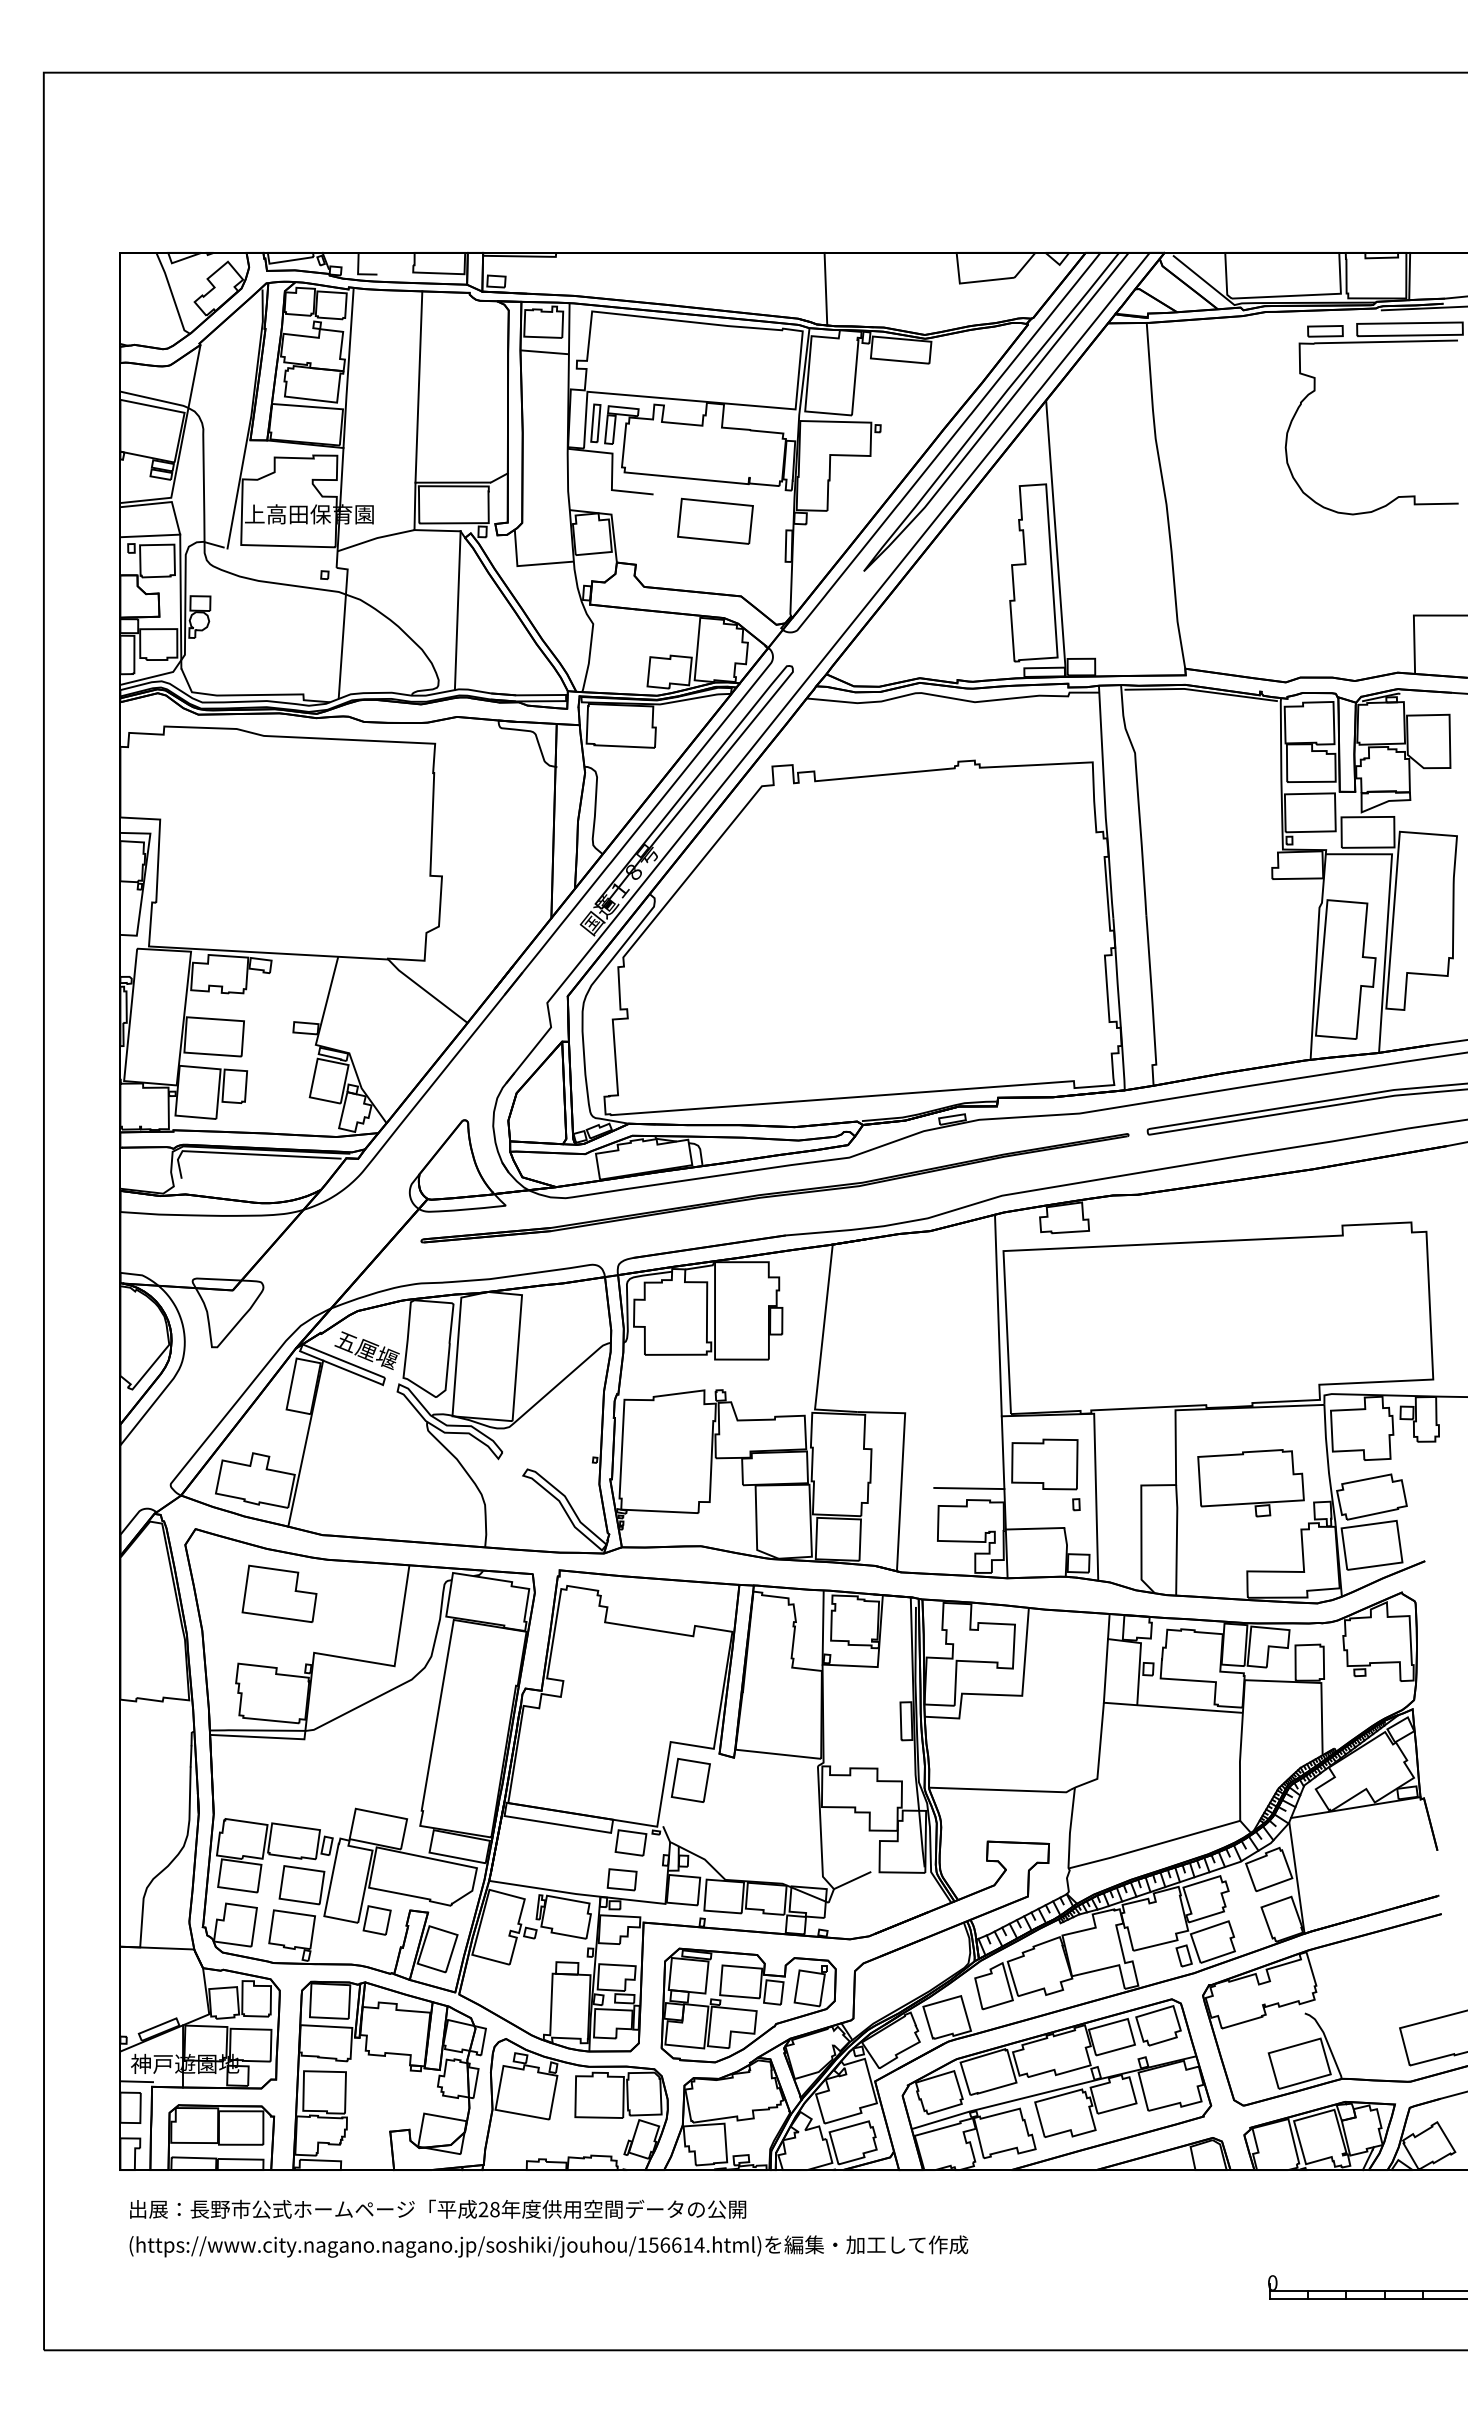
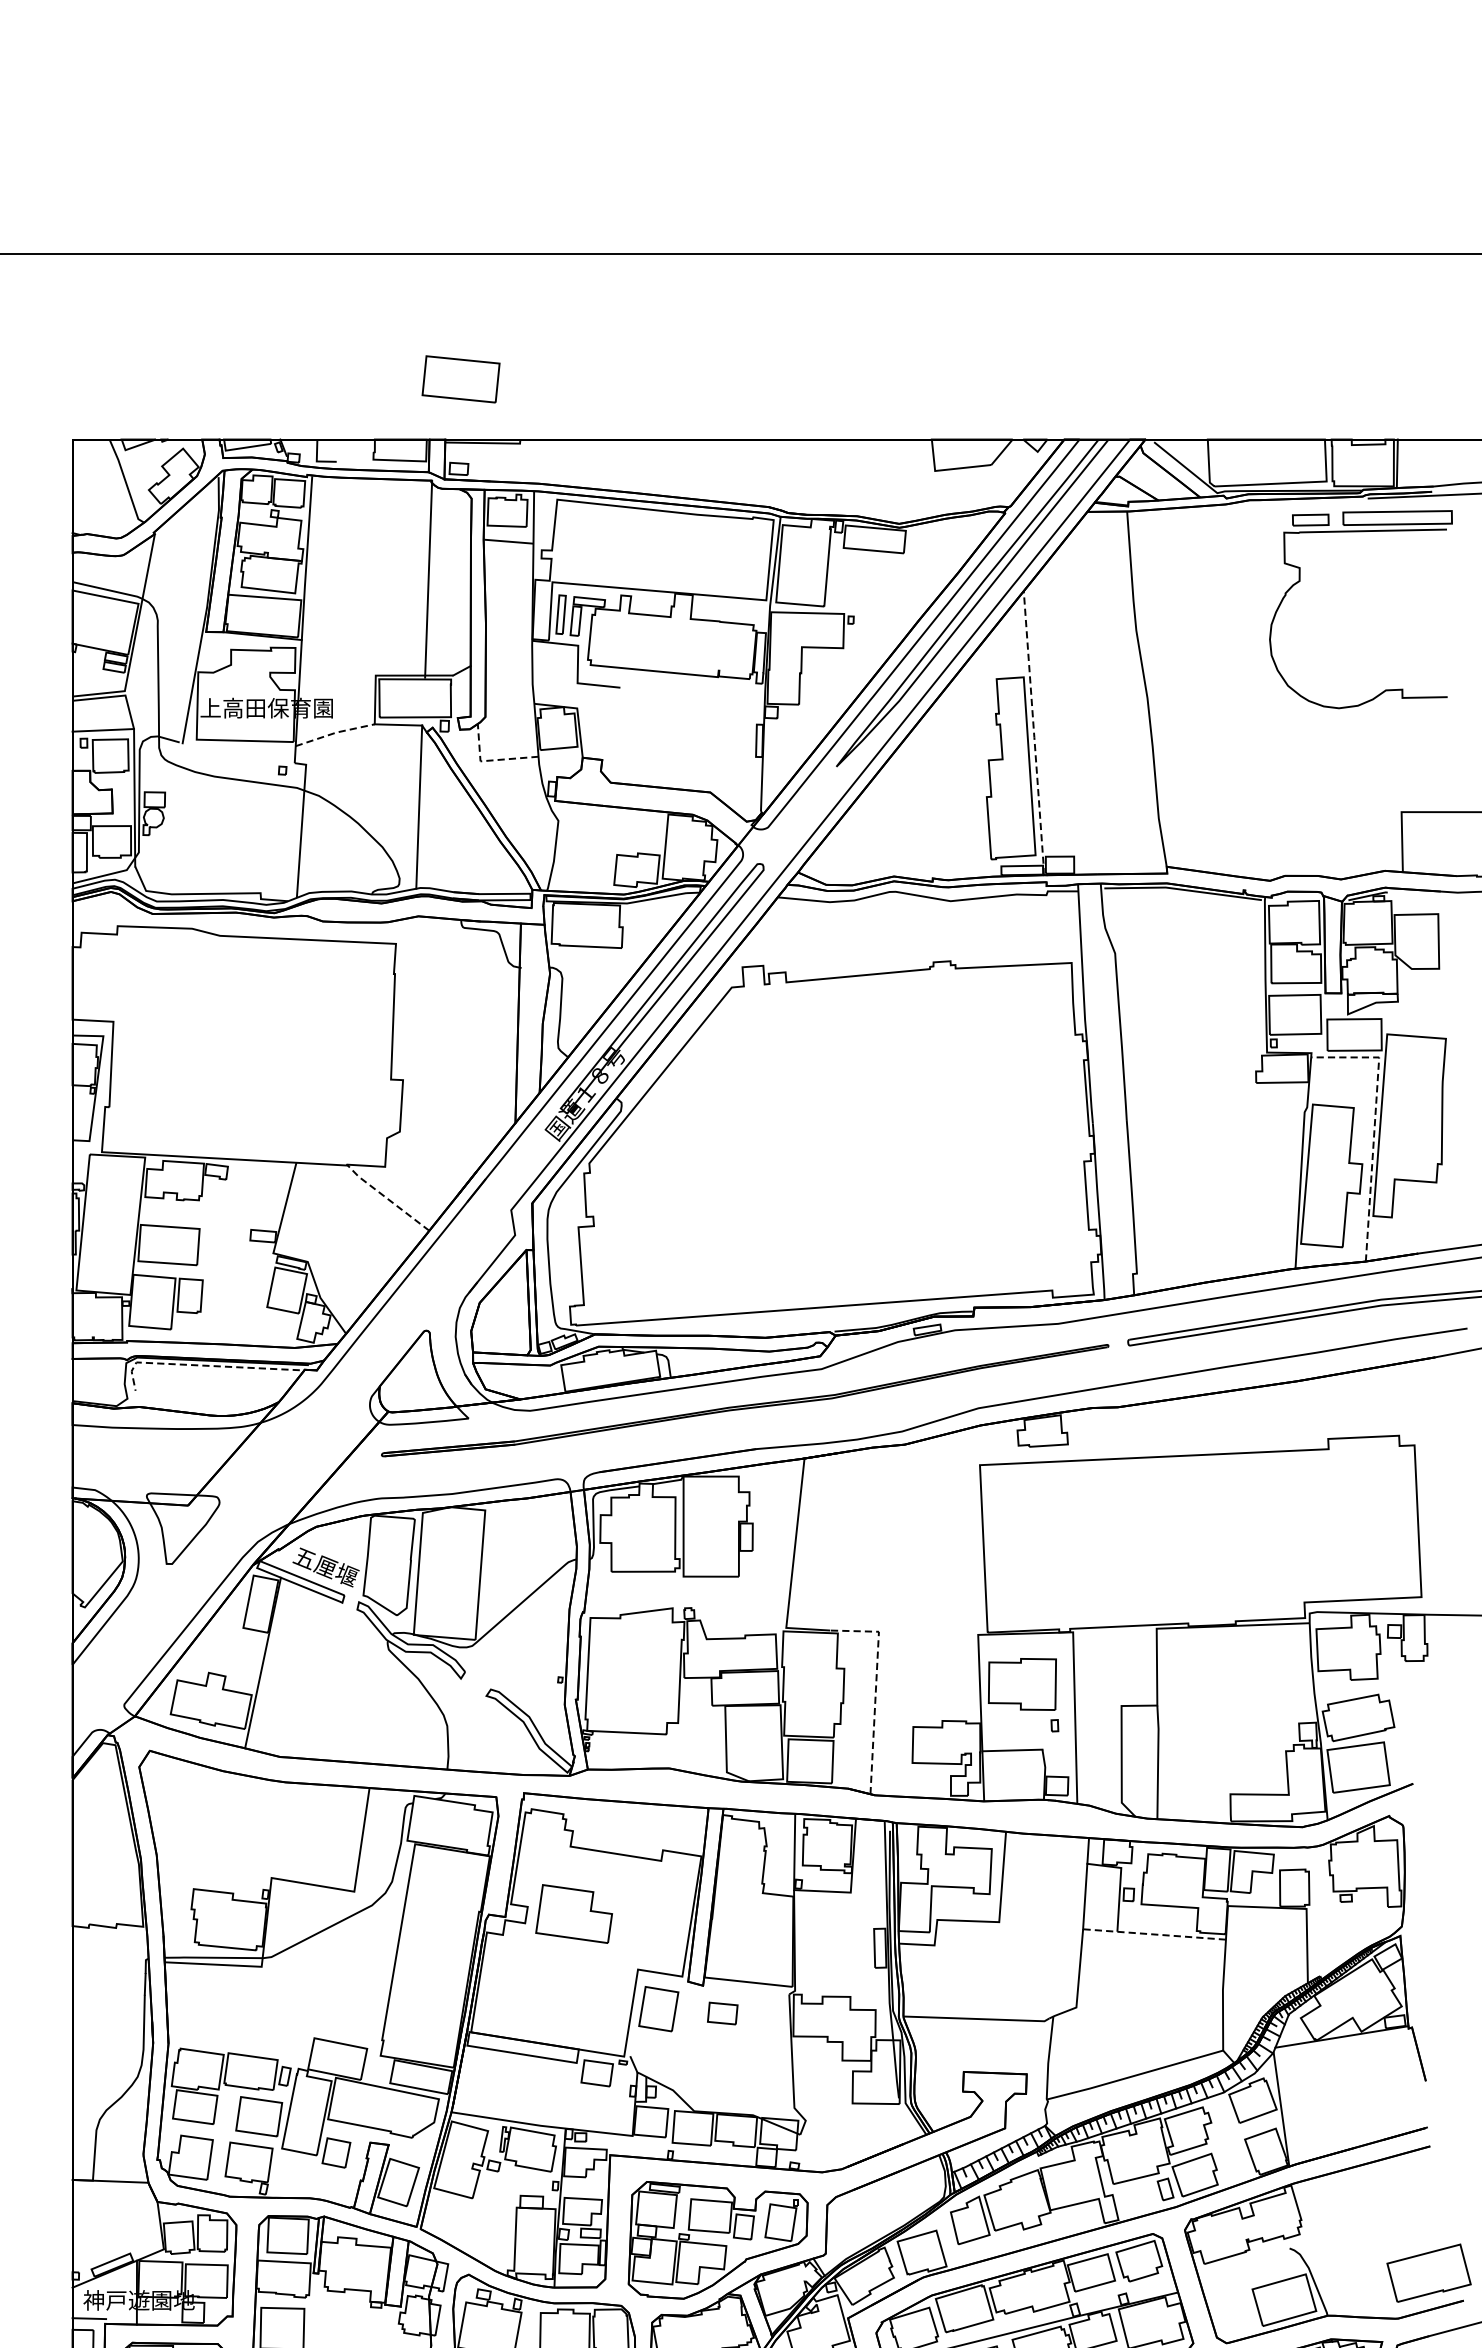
line: (825, 288) -> (797, 476), removed
line: (418, 386) -> (428, 578), moved
part: (715, 520) -> (461, 378), moved
line: (376, 538) -> (335, 732), solid -> dashed
line: (1056, 539) -> (1034, 734), solid -> dashed
line: (526, 565) -> (489, 760), solid -> dashed
line: (1387, 919) -> (1374, 1124), solid -> dashed
line: (426, 991) -> (387, 1198), solid -> dashed
line: (246, 1154) -> (202, 1365), solid -> dashed
line: (997, 1315) -> (973, 1531), removed
line: (902, 1467) -> (876, 1687), solid -> dashed
part: (1250, 1483) -> (1233, 1703), removed
line: (969, 1488) -> (945, 1709), removed
part: (279, 1593) -> (574, 1913), moved
line: (1172, 1707) -> (1153, 1934), solid -> dashed
part: (621, 1879) -> (722, 2013), moved
line: (851, 1880) -> (823, 2111), removed

